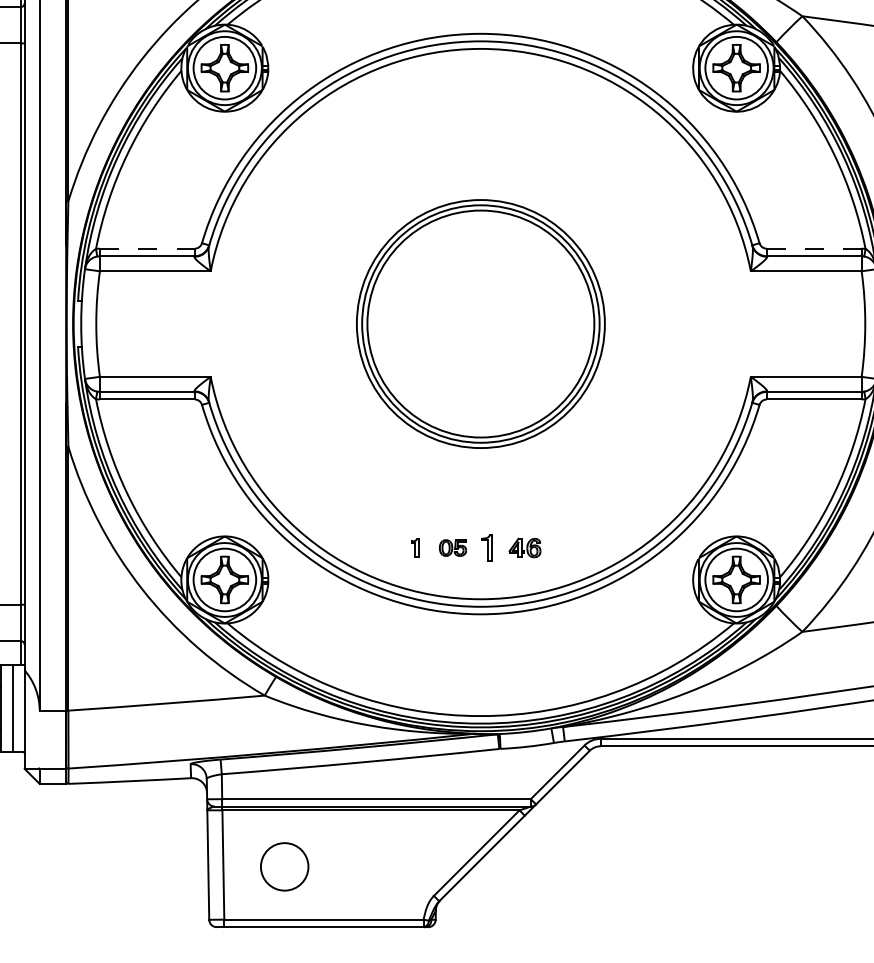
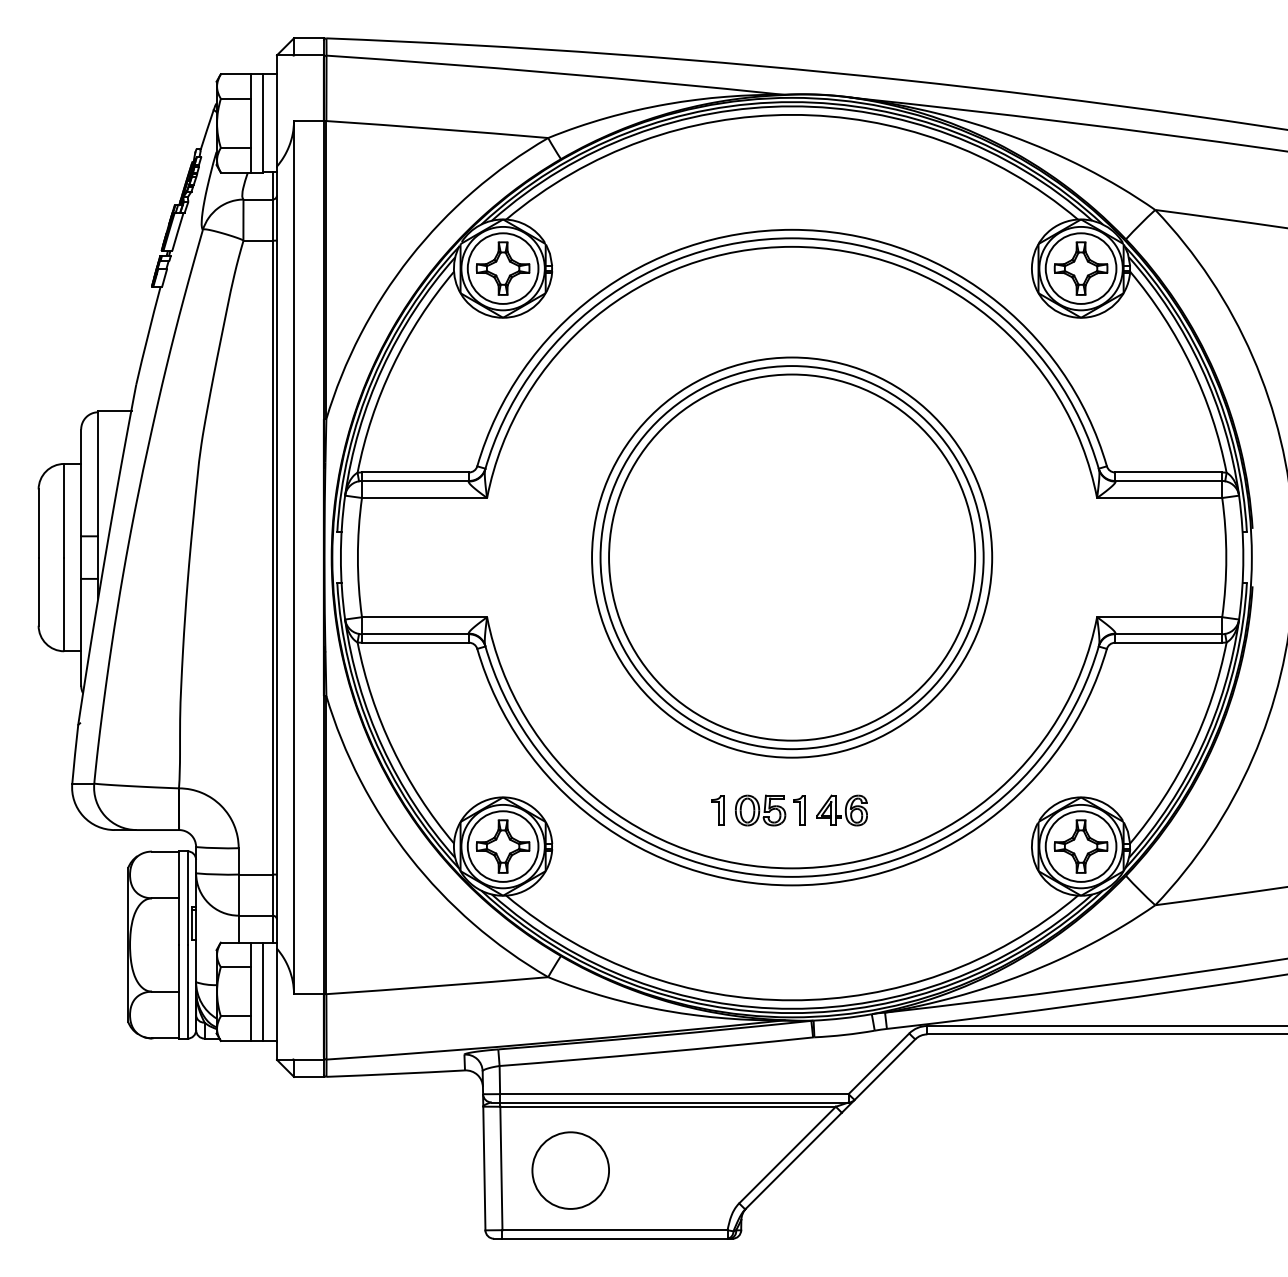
line: (147, 248) -> (415, 472), dashed -> solid
line: (814, 248) -> (1168, 472), dashed -> solid
part: (481, 323) -> (792, 557), size x1.43
part: (414, 548) -> (717, 810), size x1.43
part: (452, 548) -> (760, 810), size x1.67
part: (524, 548) -> (841, 810), size x1.43
circle: (284, 866) -> (570, 1170), size x1.43

